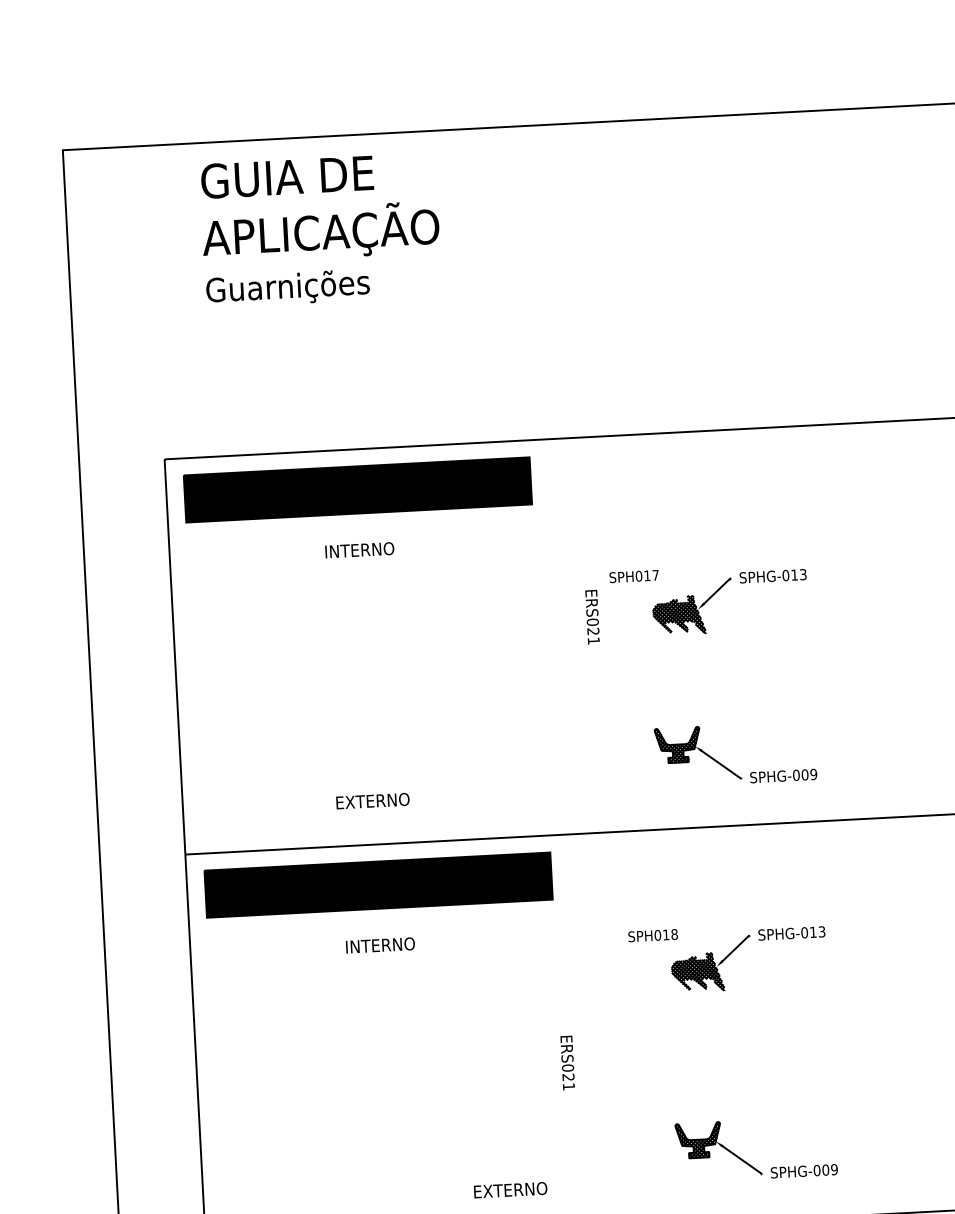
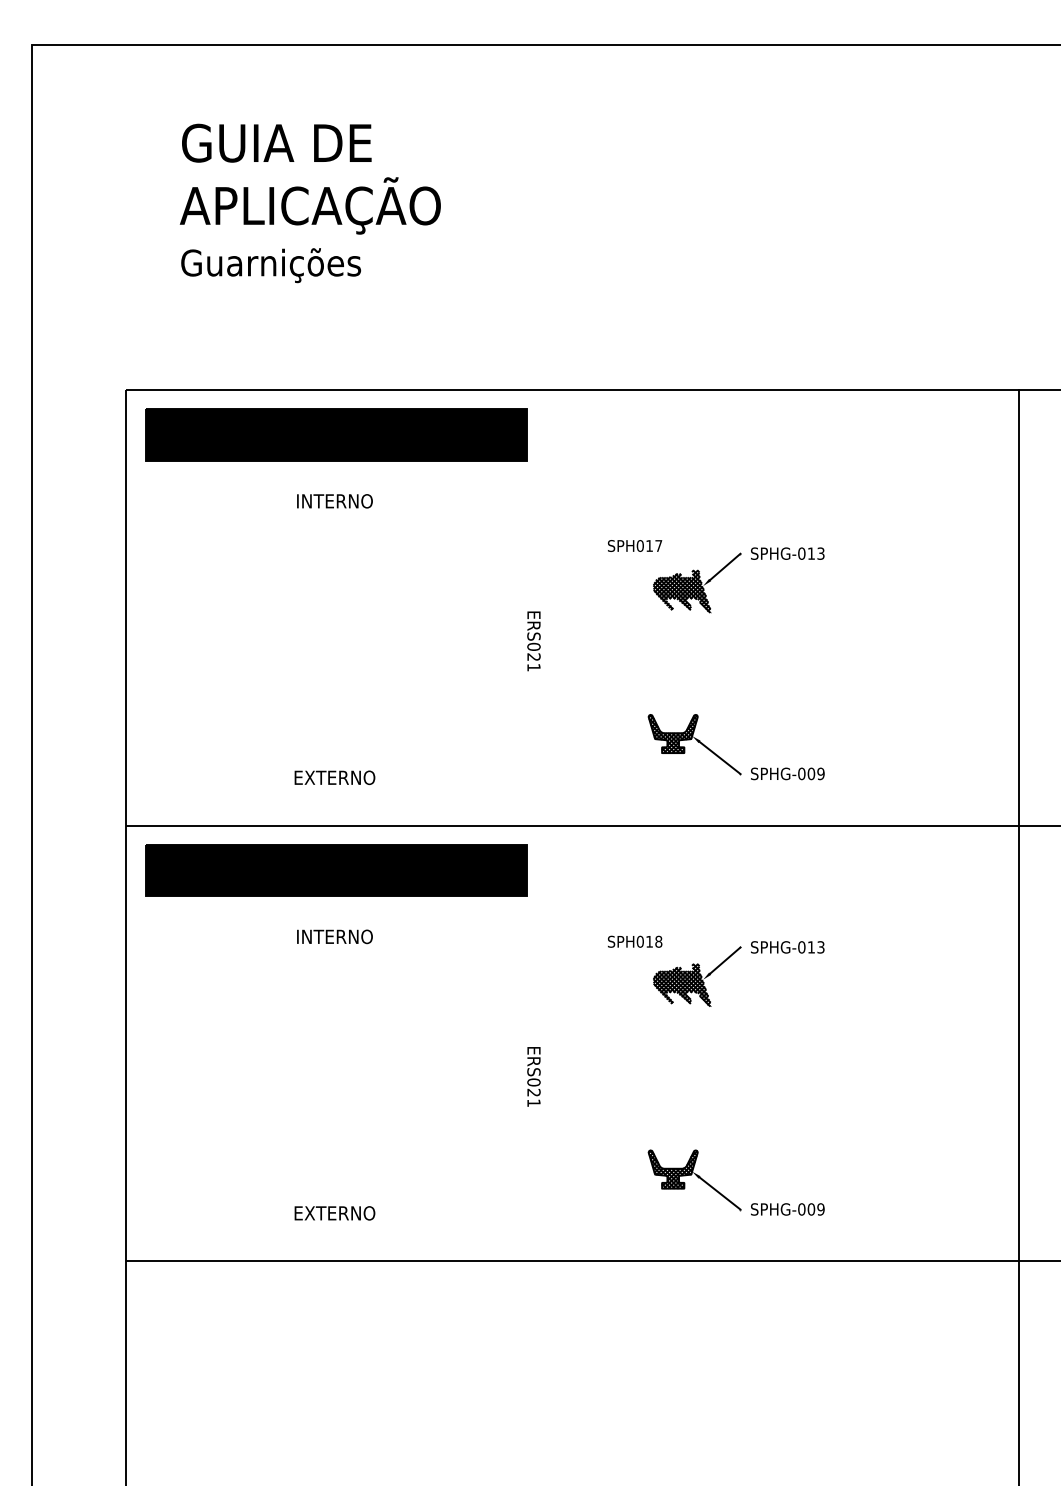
text: (319, 230) -> (309, 203), moved
text: (592, 617) -> (533, 641), moved
text: (510, 1190) -> (334, 1213), moved

